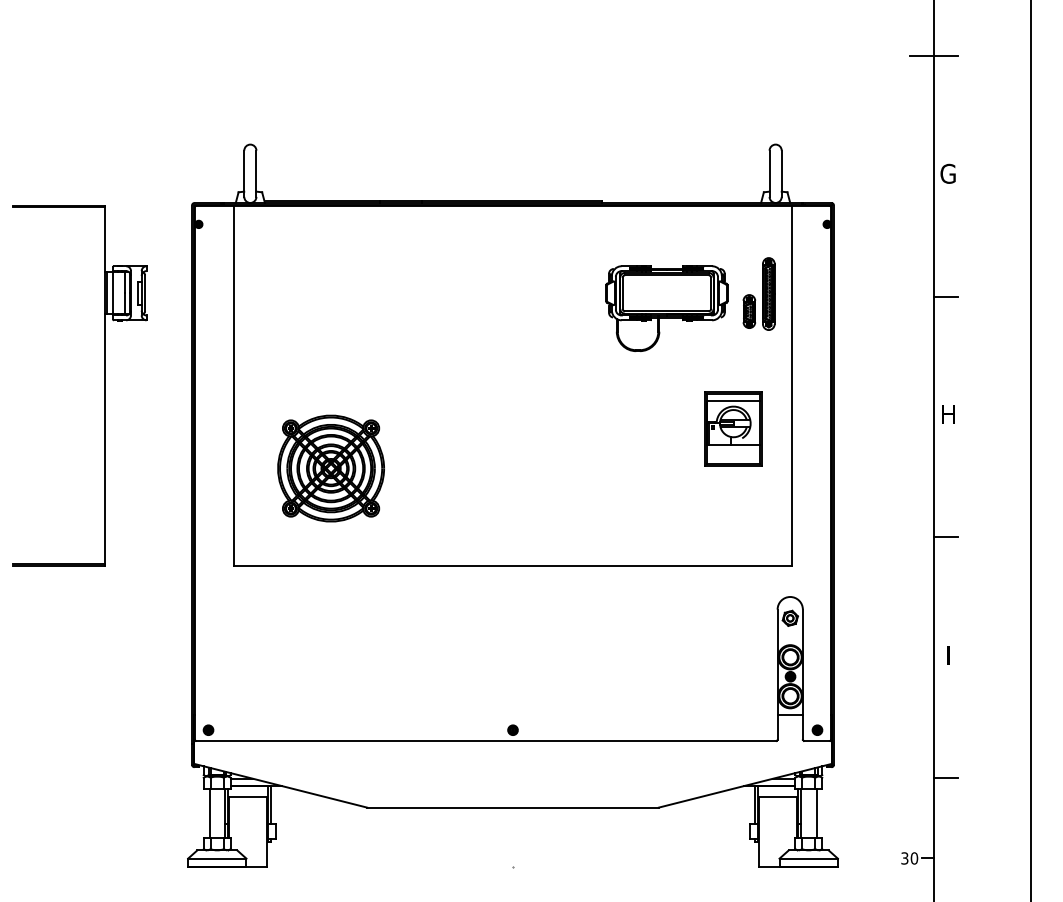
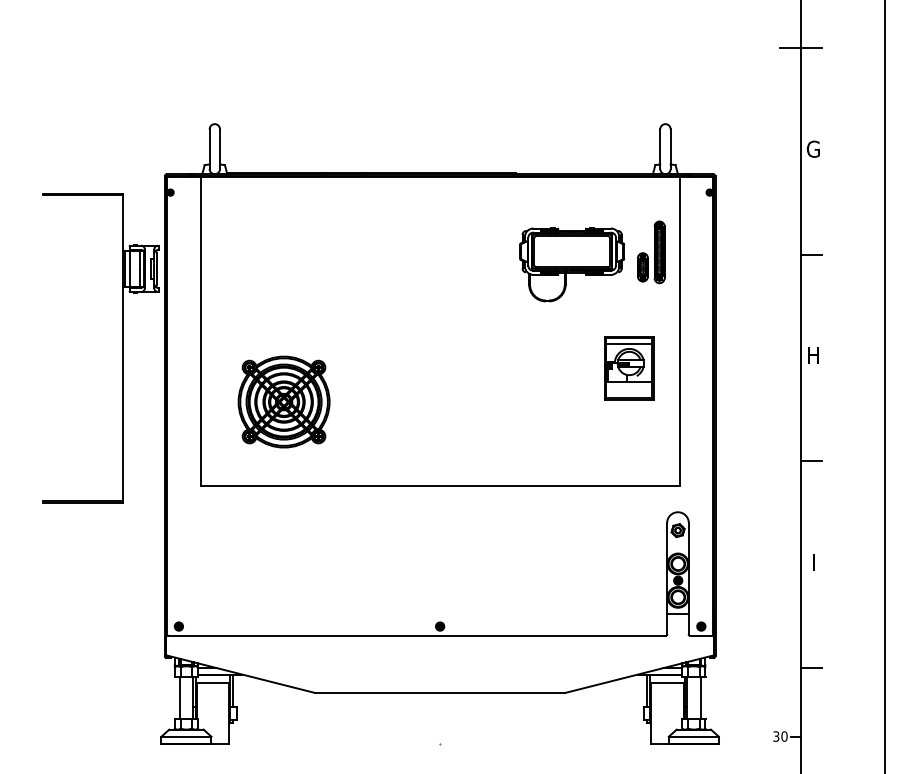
part: (104, 385) -> (122, 347), moved

